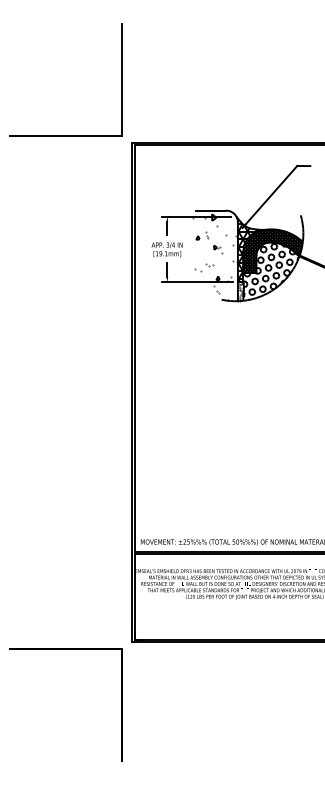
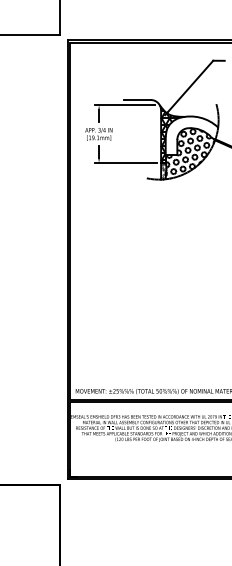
hatch: (272, 251) -> (191, 135), removed
hatch: (214, 257) -> (140, 141), removed

